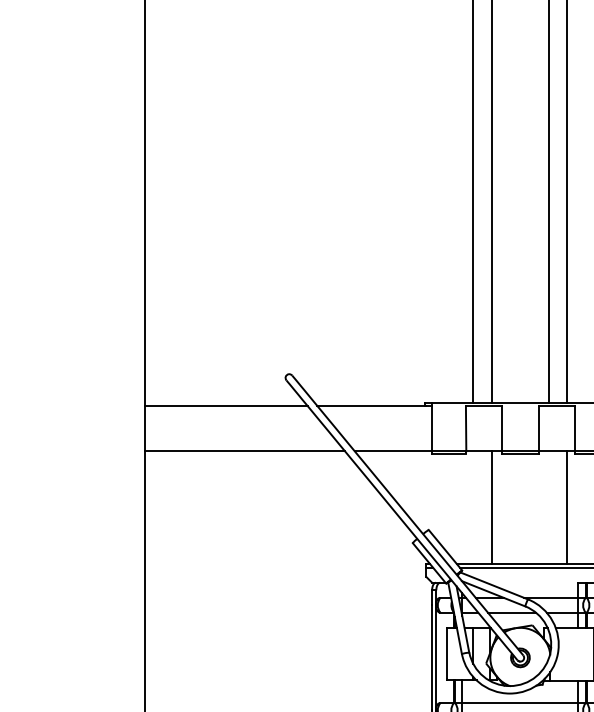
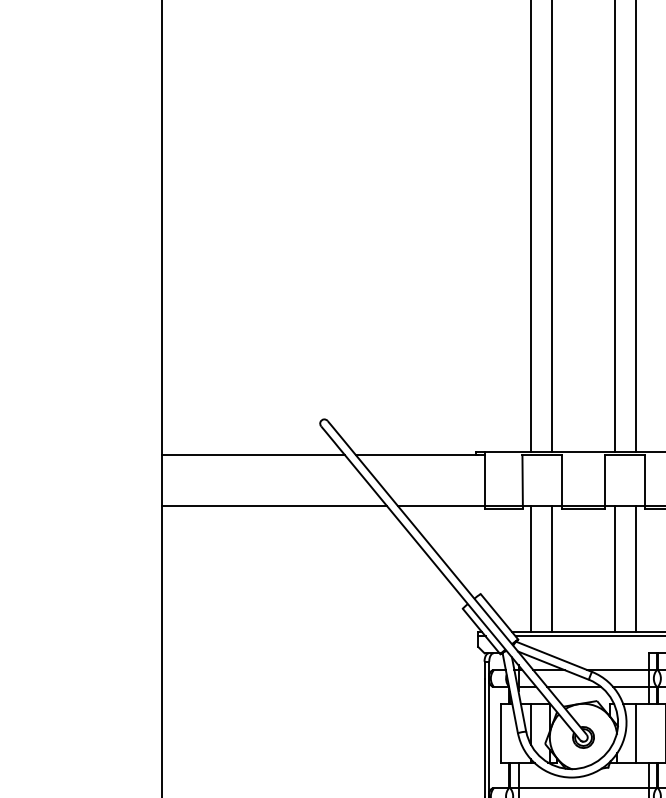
line: (473, 507) -> (530, 568), added
line: (548, 507) -> (615, 568), added
line: (567, 653) -> (636, 732), added

